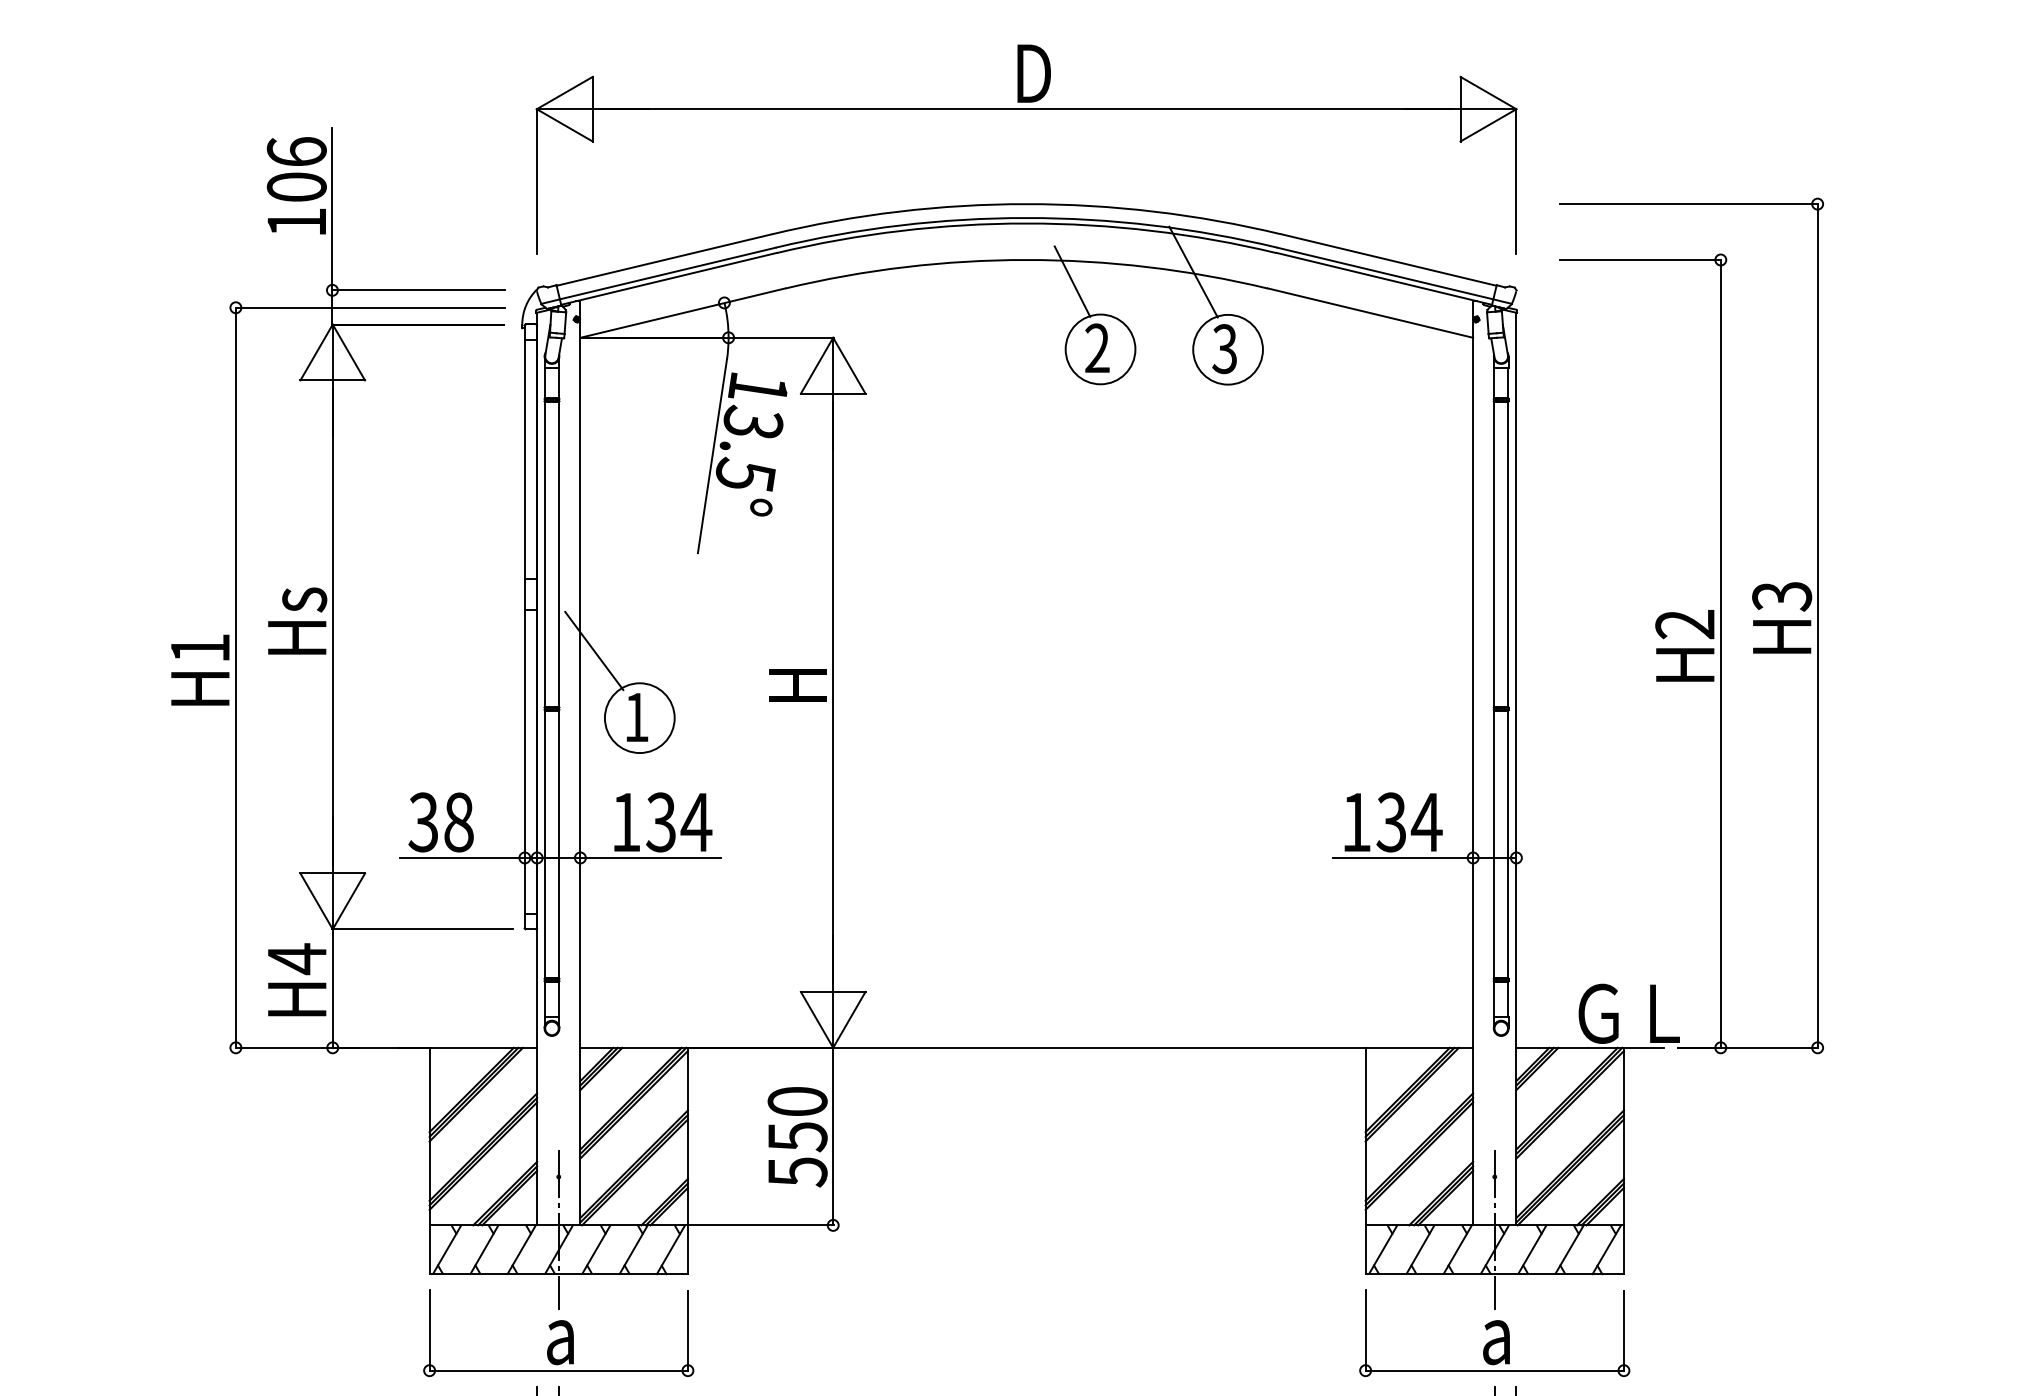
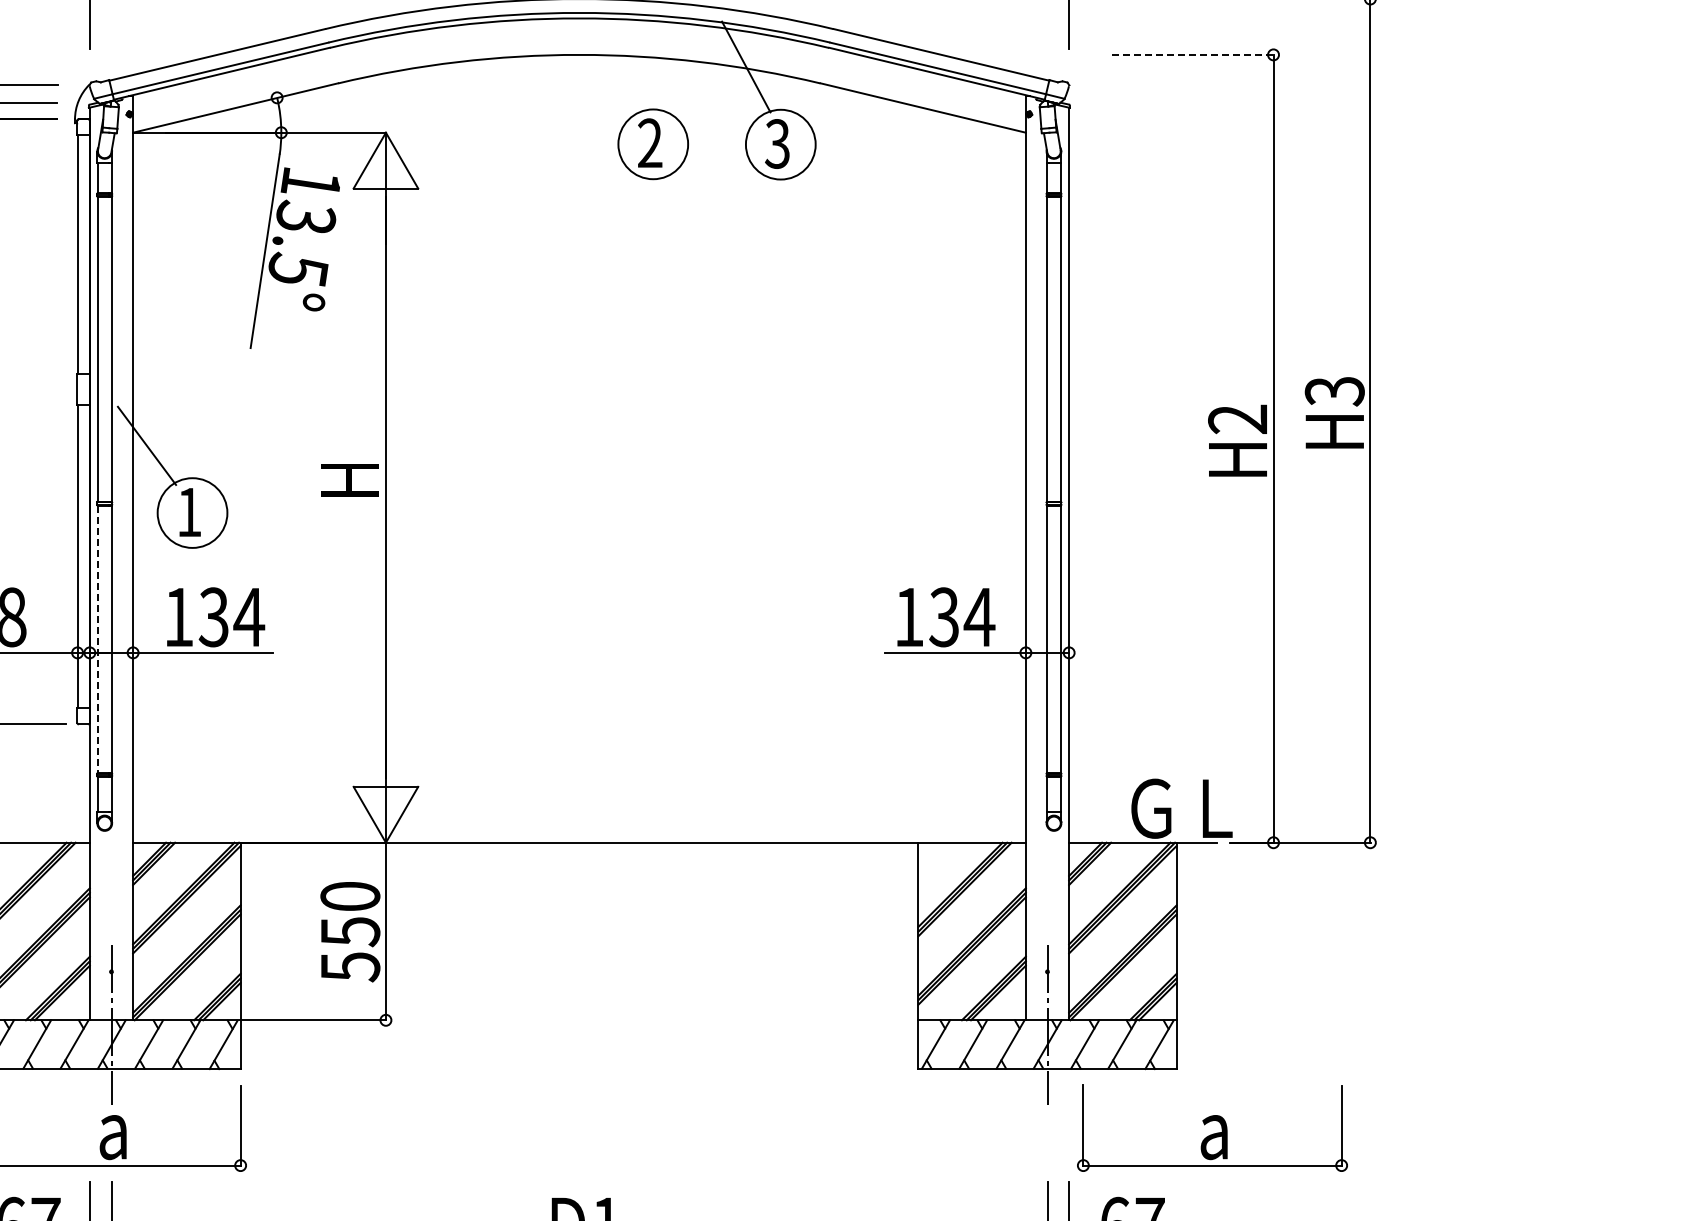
line: (1640, 260) -> (1193, 55), solid -> dashed
line: (1072, 281) -> (625, 76), removed
line: (545, 844) -> (98, 639), solid -> dashed
part: (1494, 1333) -> (1212, 1128), moved

